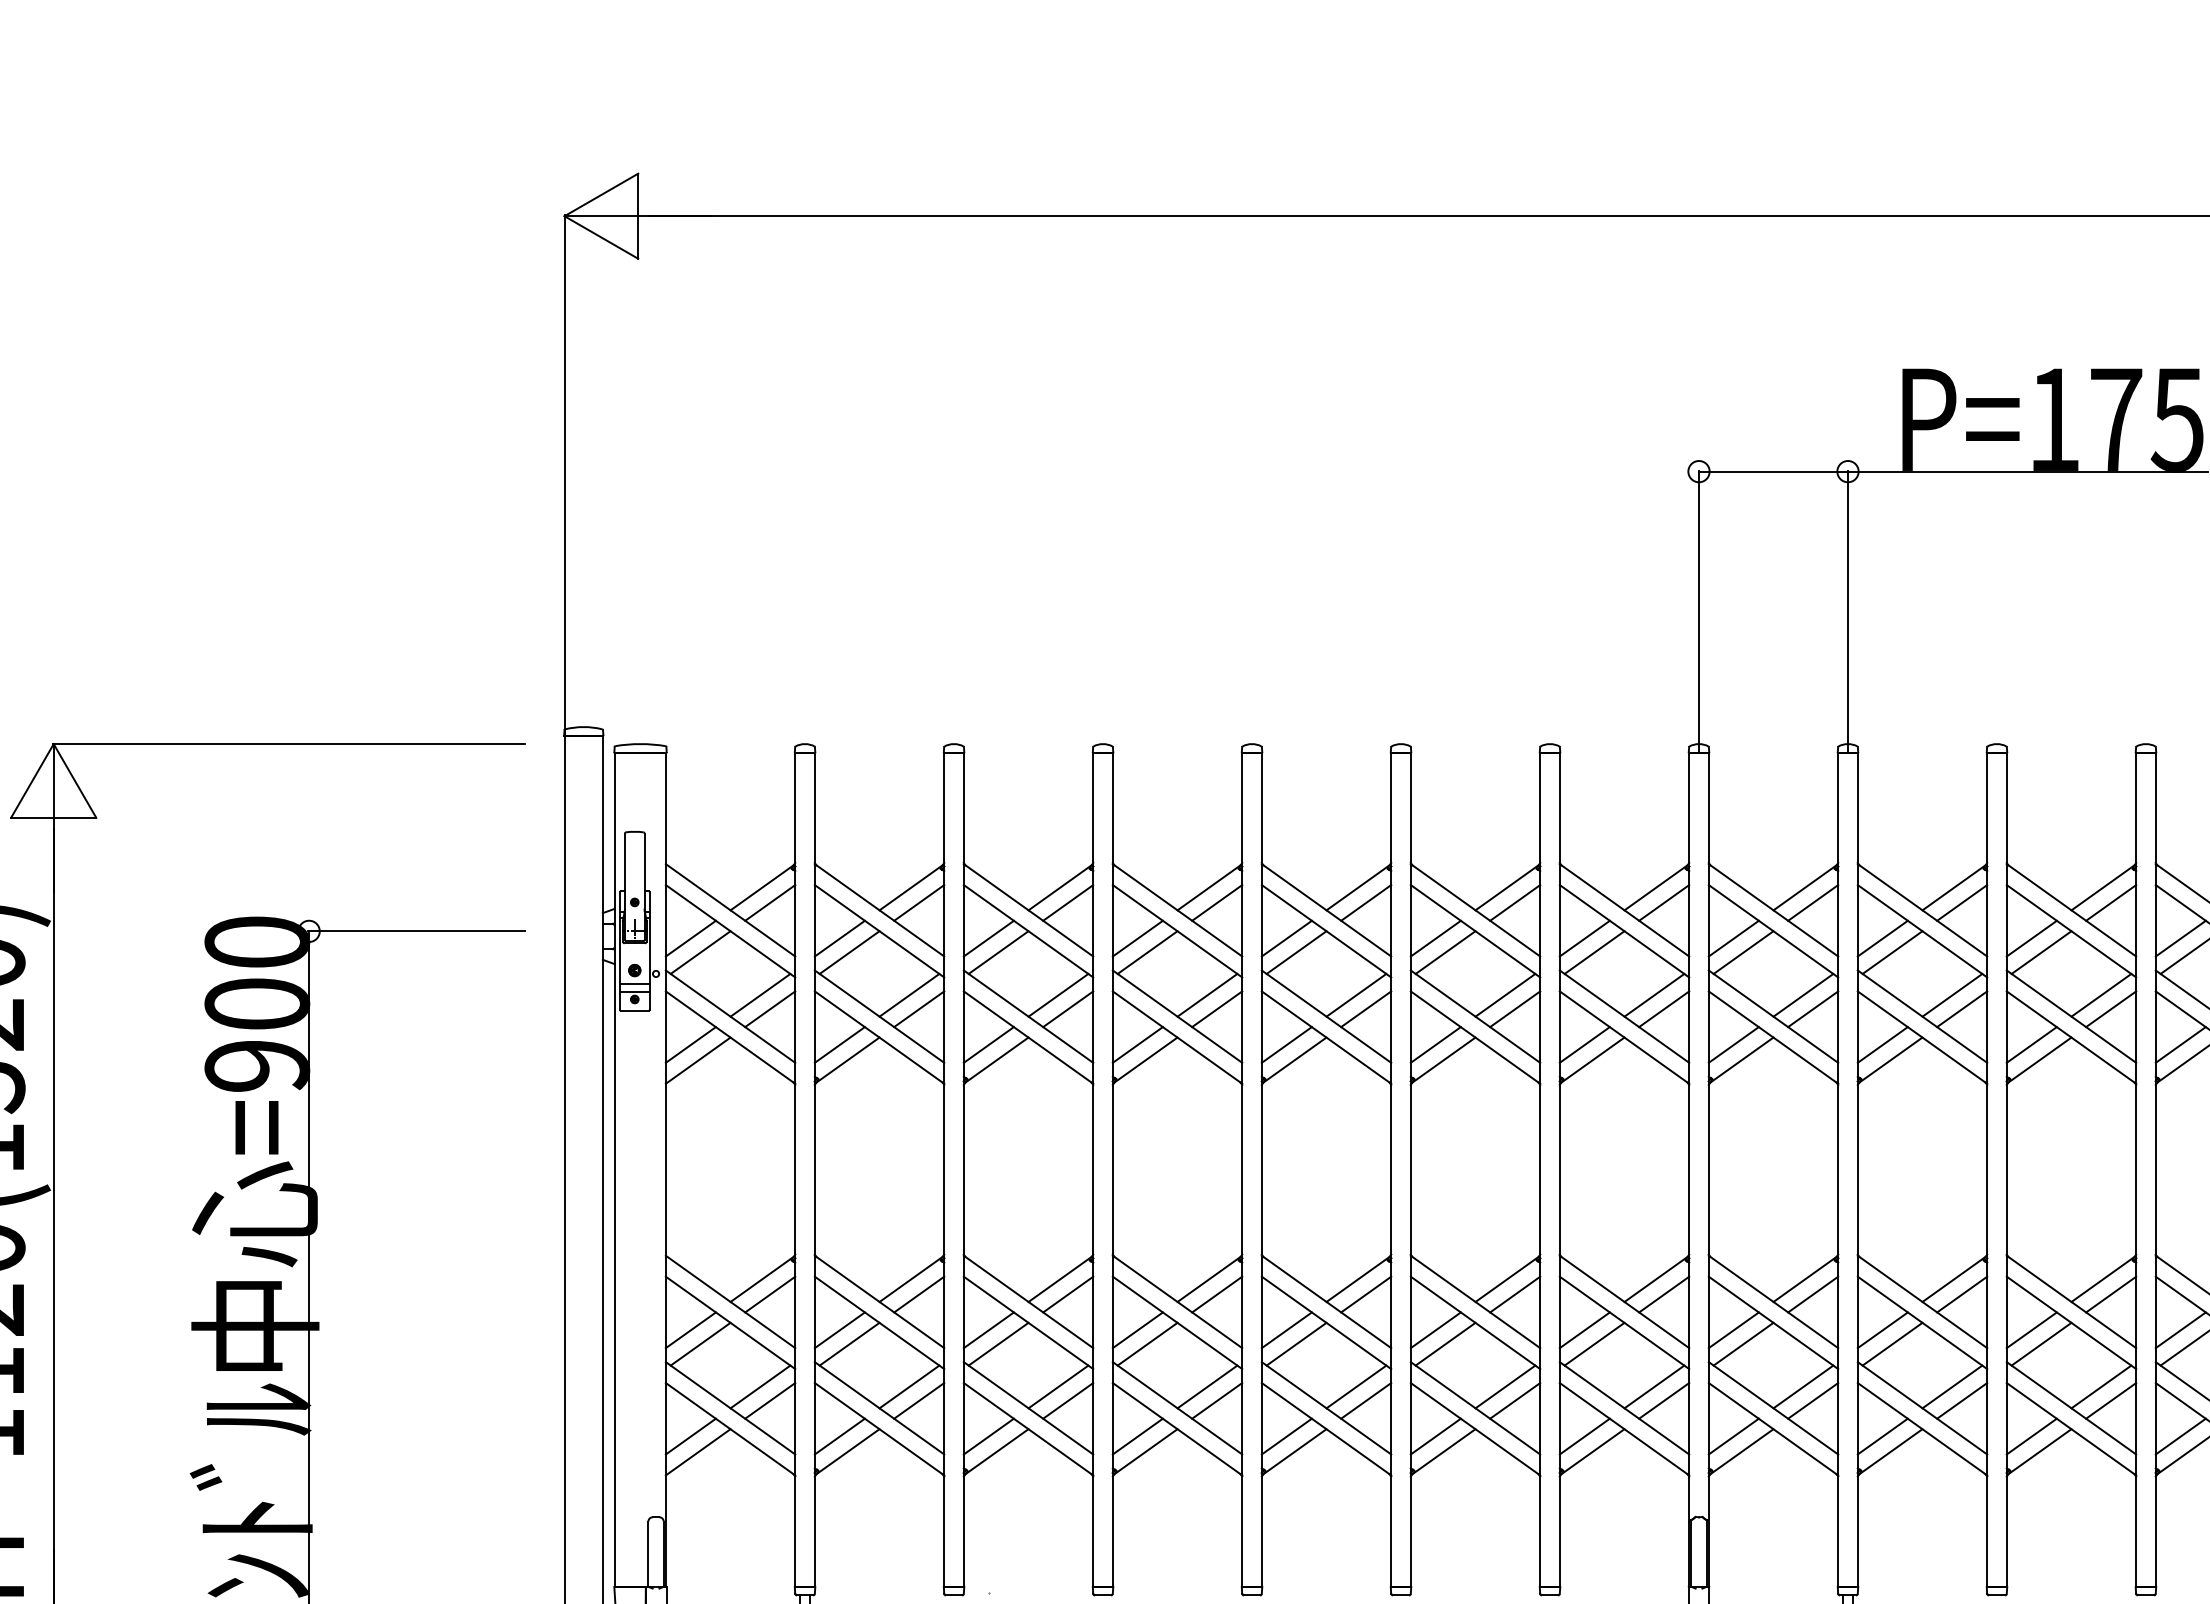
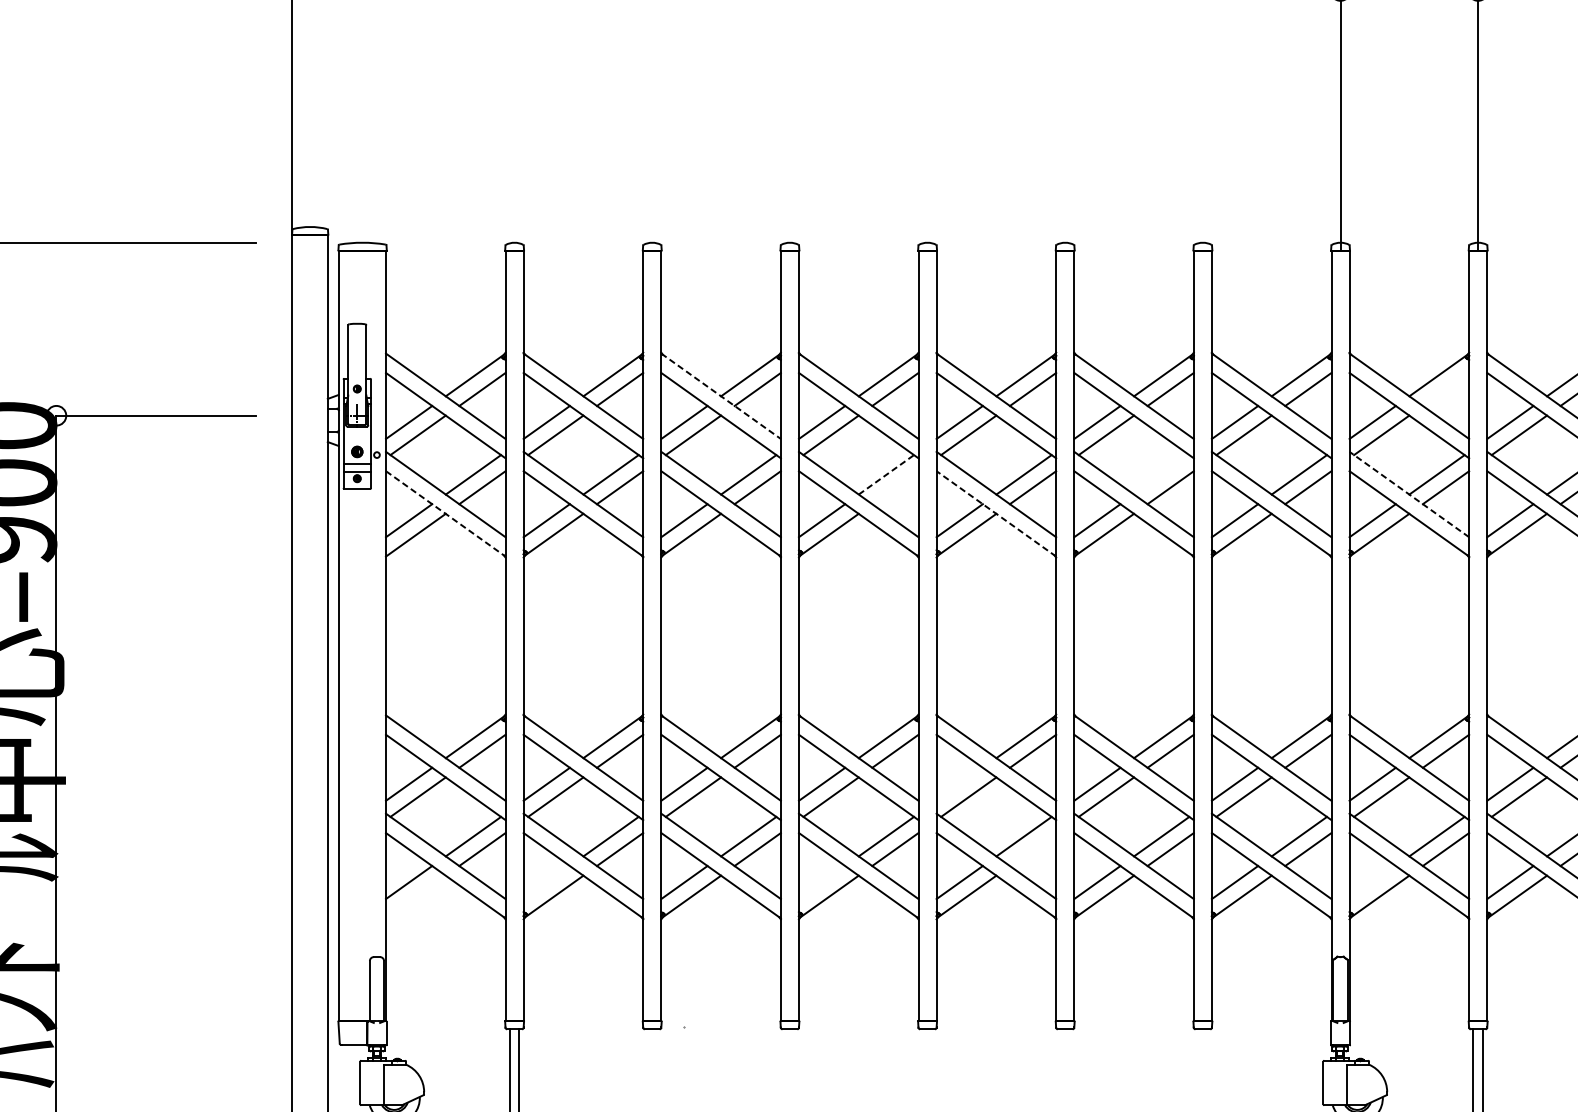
line: (1813, 902) -> (1446, 389), removed
line: (1028, 910) -> (721, 396), solid -> dashed
line: (1505, 994) -> (1161, 474), removed
line: (1207, 995) -> (886, 475), solid -> dashed
line: (1217, 1009) -> (895, 487), removed
line: (1773, 1016) -> (1409, 494), solid -> dashed
line: (730, 1037) -> (445, 513), solid -> dashed
line: (1326, 1037) -> (996, 513), solid -> dashed
line: (1286, 1330) -> (959, 784), removed
line: (1366, 1400) -> (1033, 849), removed
line: (839, 1436) -> (546, 882), removed
line: (1137, 1436) -> (821, 882), removed
line: (1733, 1436) -> (1372, 882), removed
line: (697, 1452) -> (415, 897), removed

